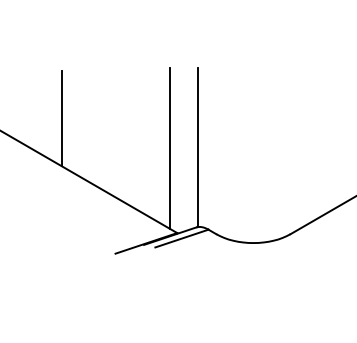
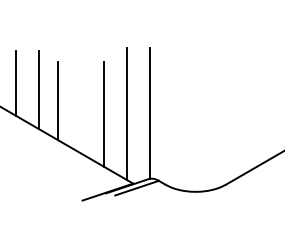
line: (34, 110) -> (16, 83), added
line: (85, 131) -> (57, 100), added
line: (141, 148) -> (103, 114), added

